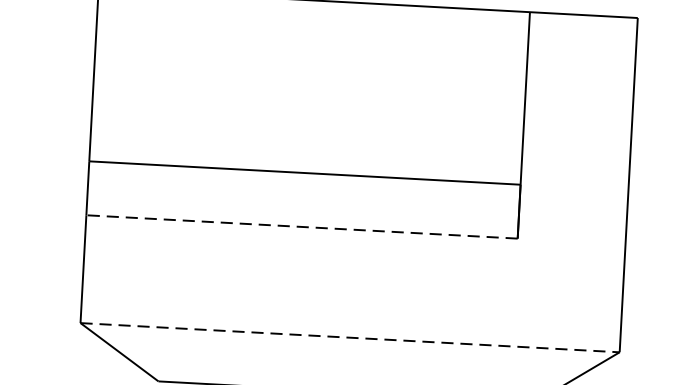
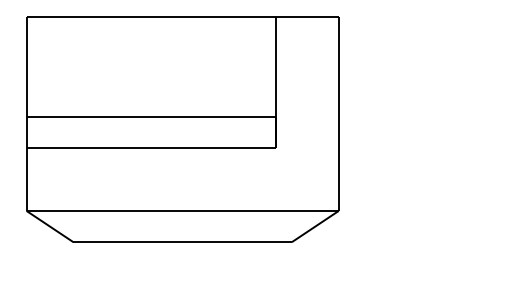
line: (302, 226) -> (151, 148), dashed -> solid
line: (351, 337) -> (183, 210), dashed -> solid

